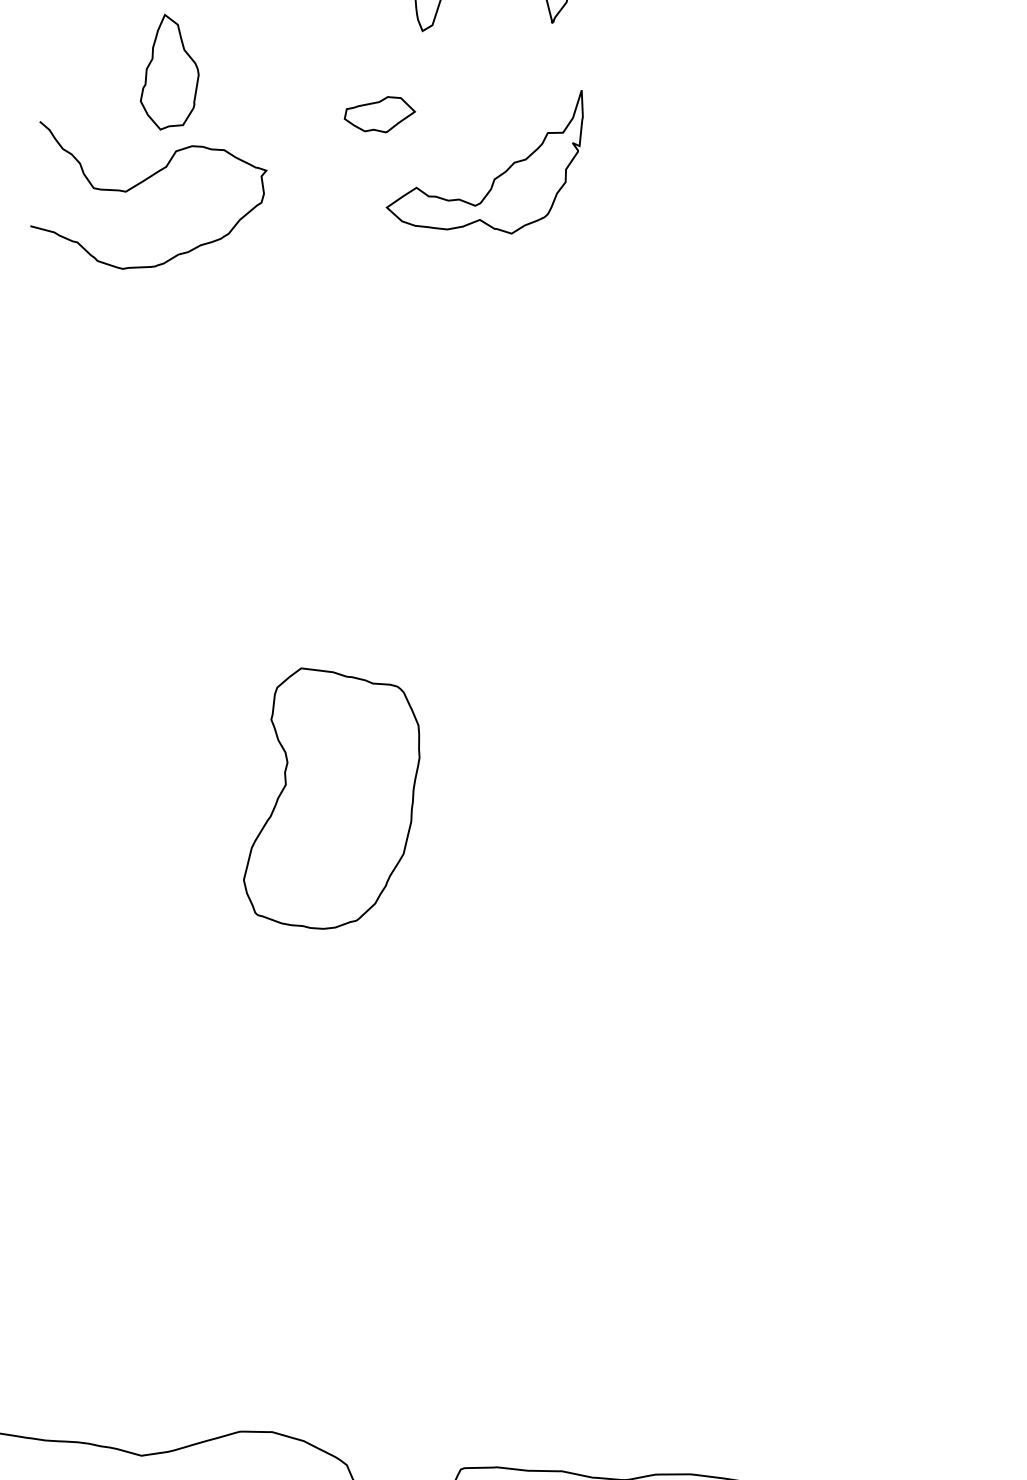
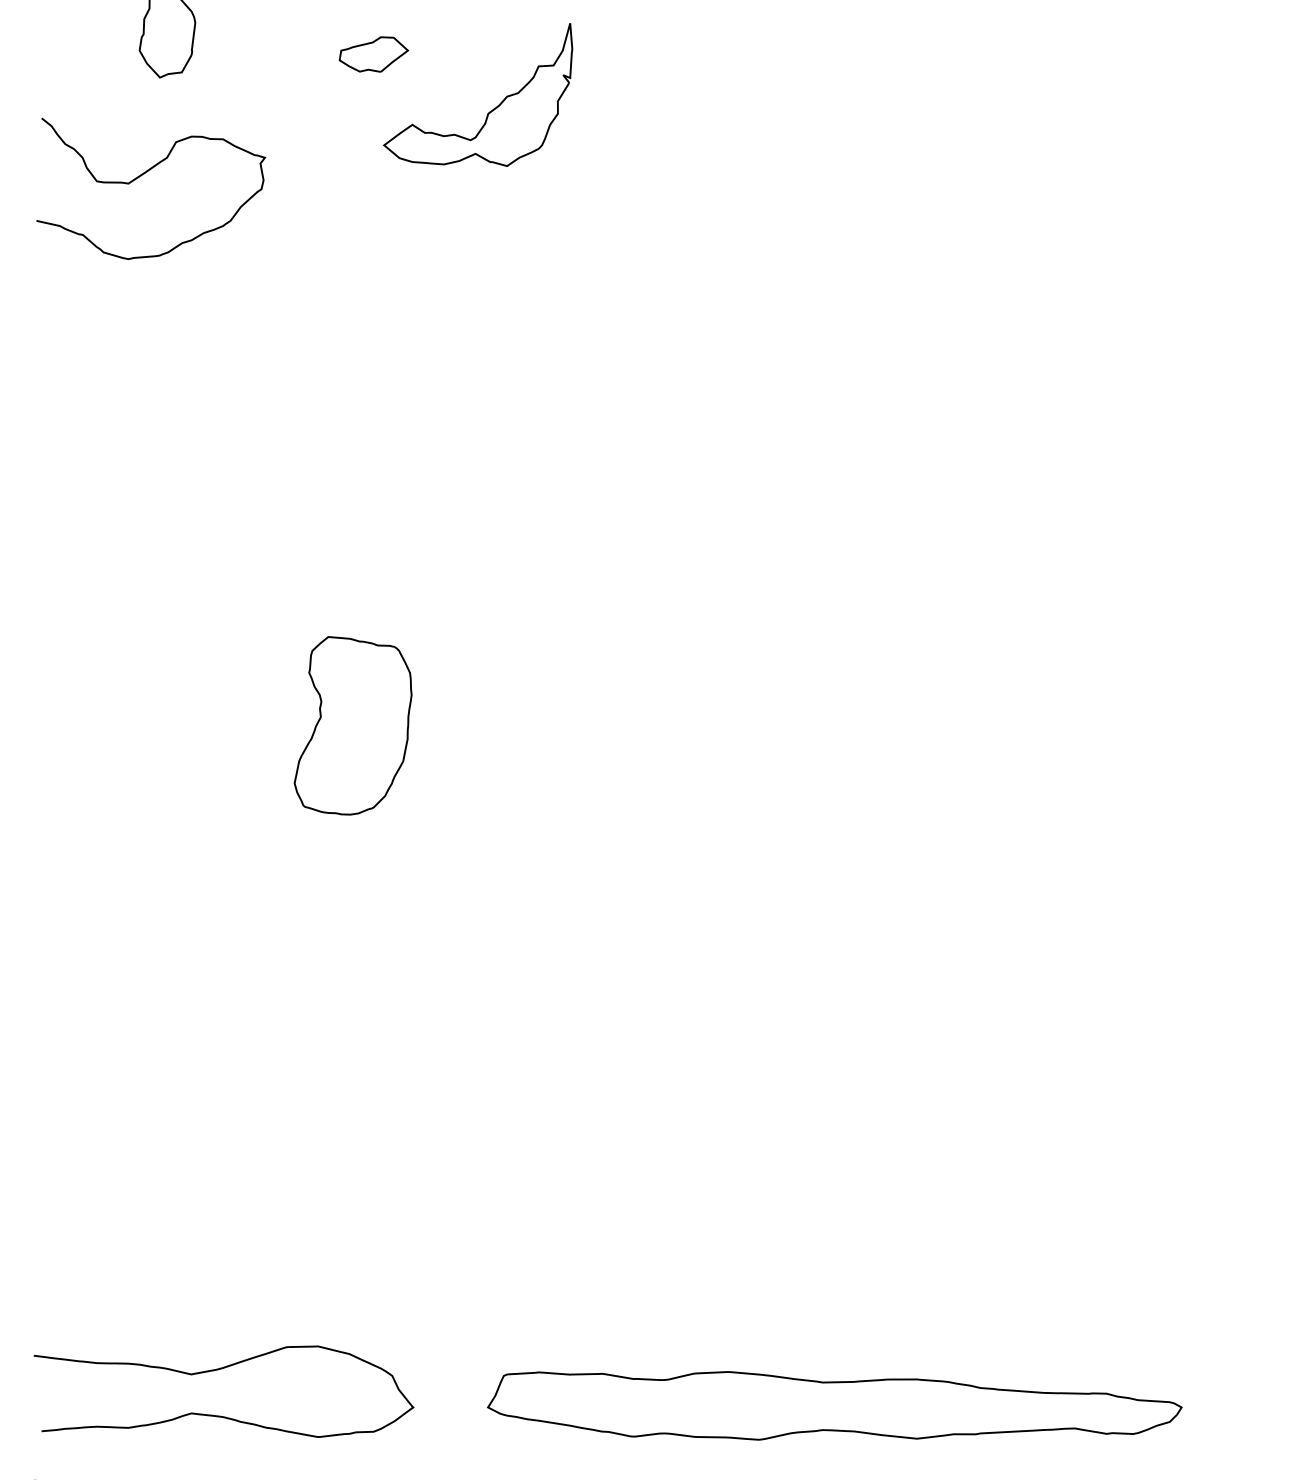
curve: (139, 184) -> (141, 176), moved
part: (331, 799) -> (352, 725), size x0.7

